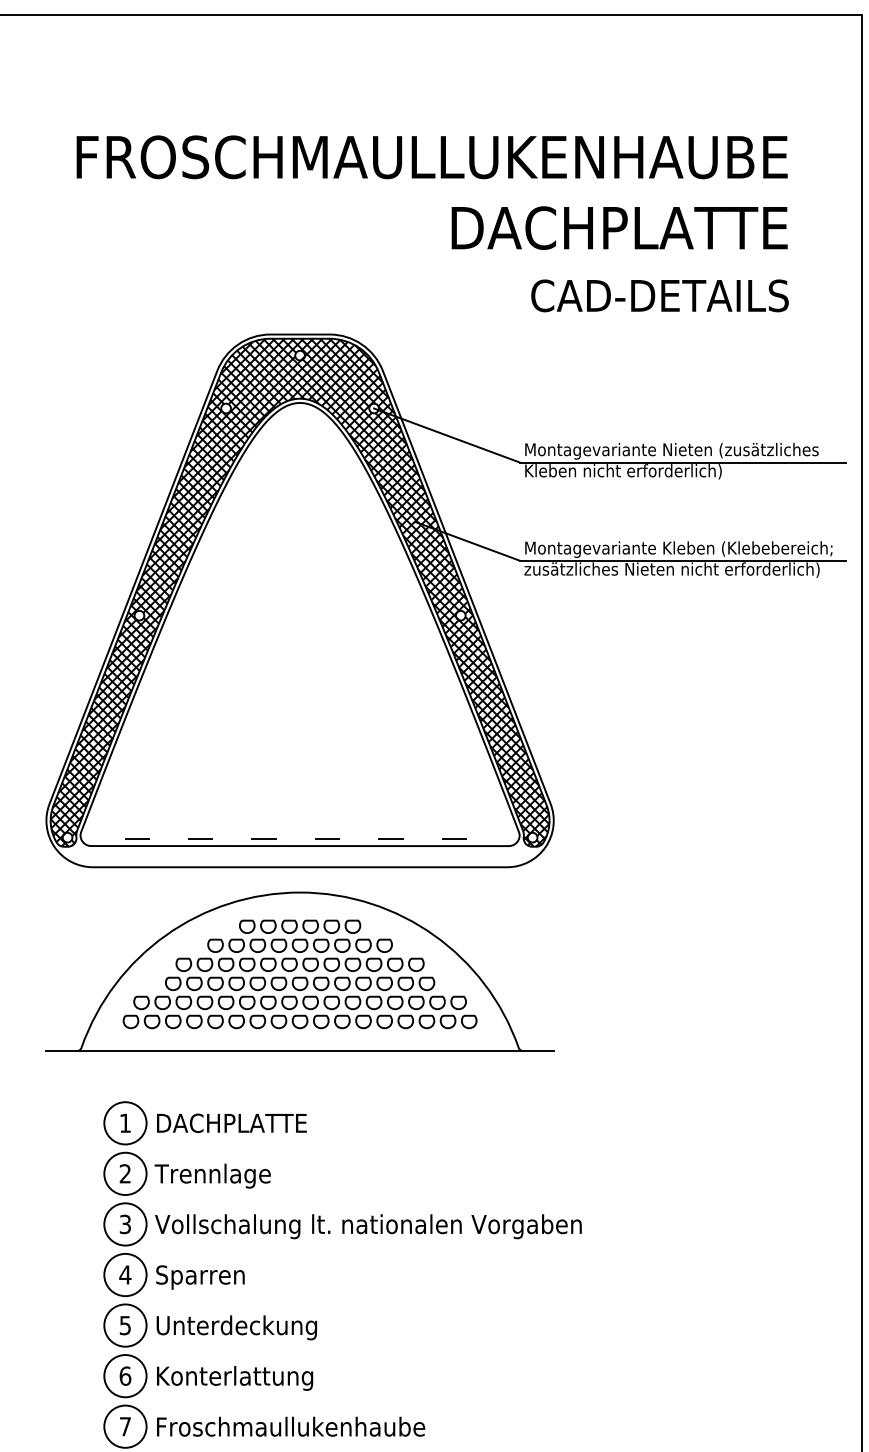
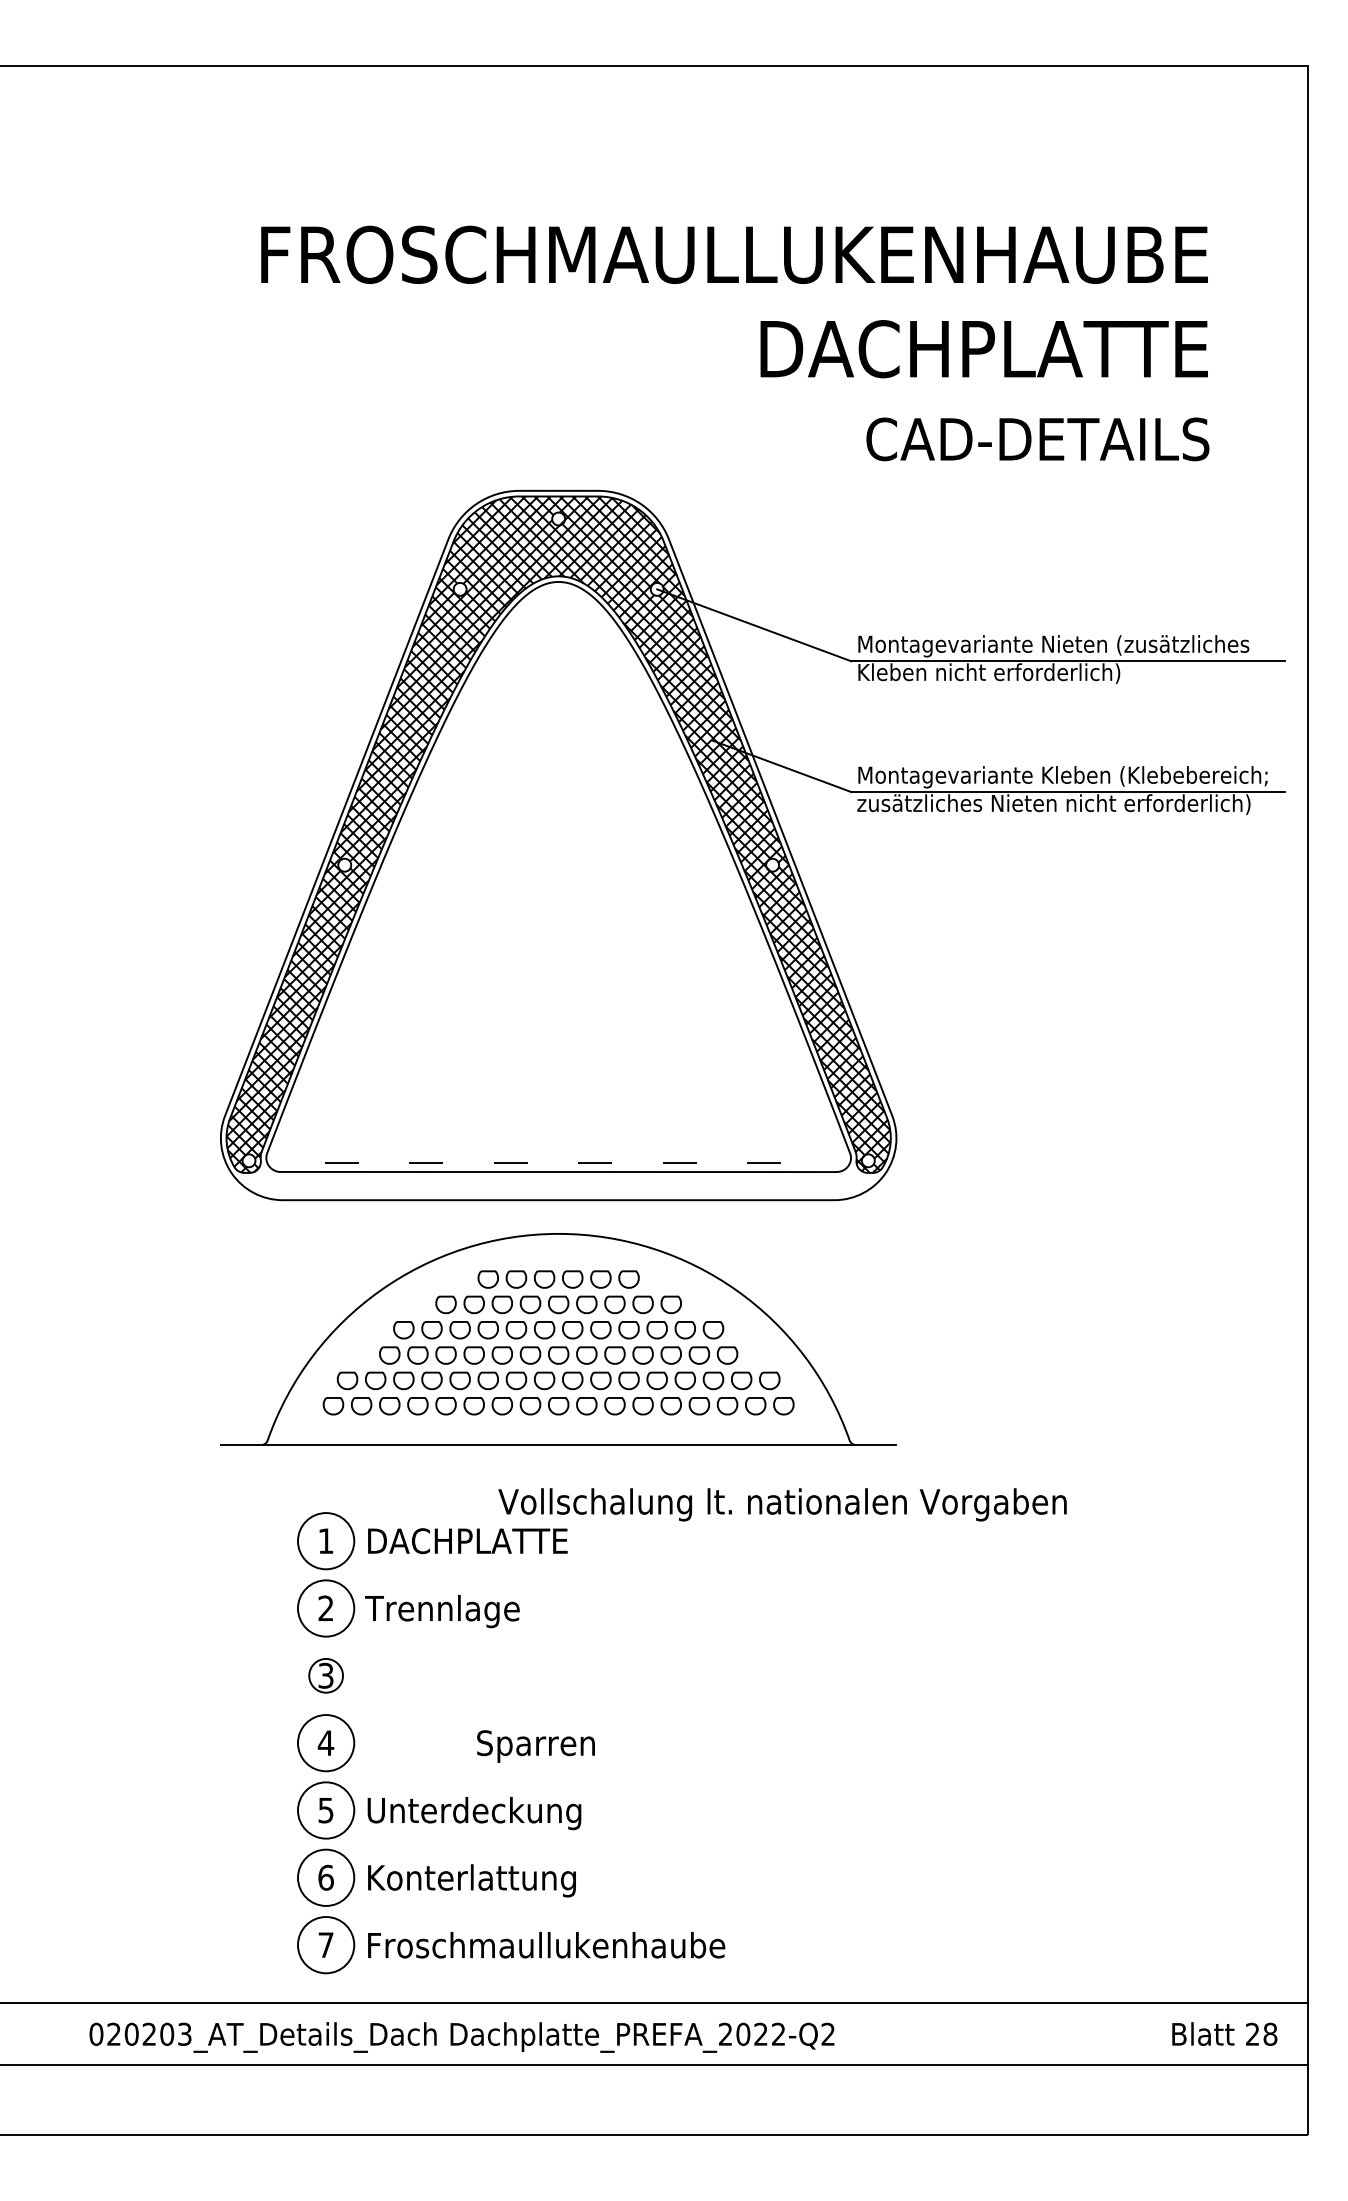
circle: (125, 1224) -> (326, 1675), size x0.6
text: (368, 1226) -> (782, 1504), moved
text: (200, 1277) -> (535, 1746), moved

